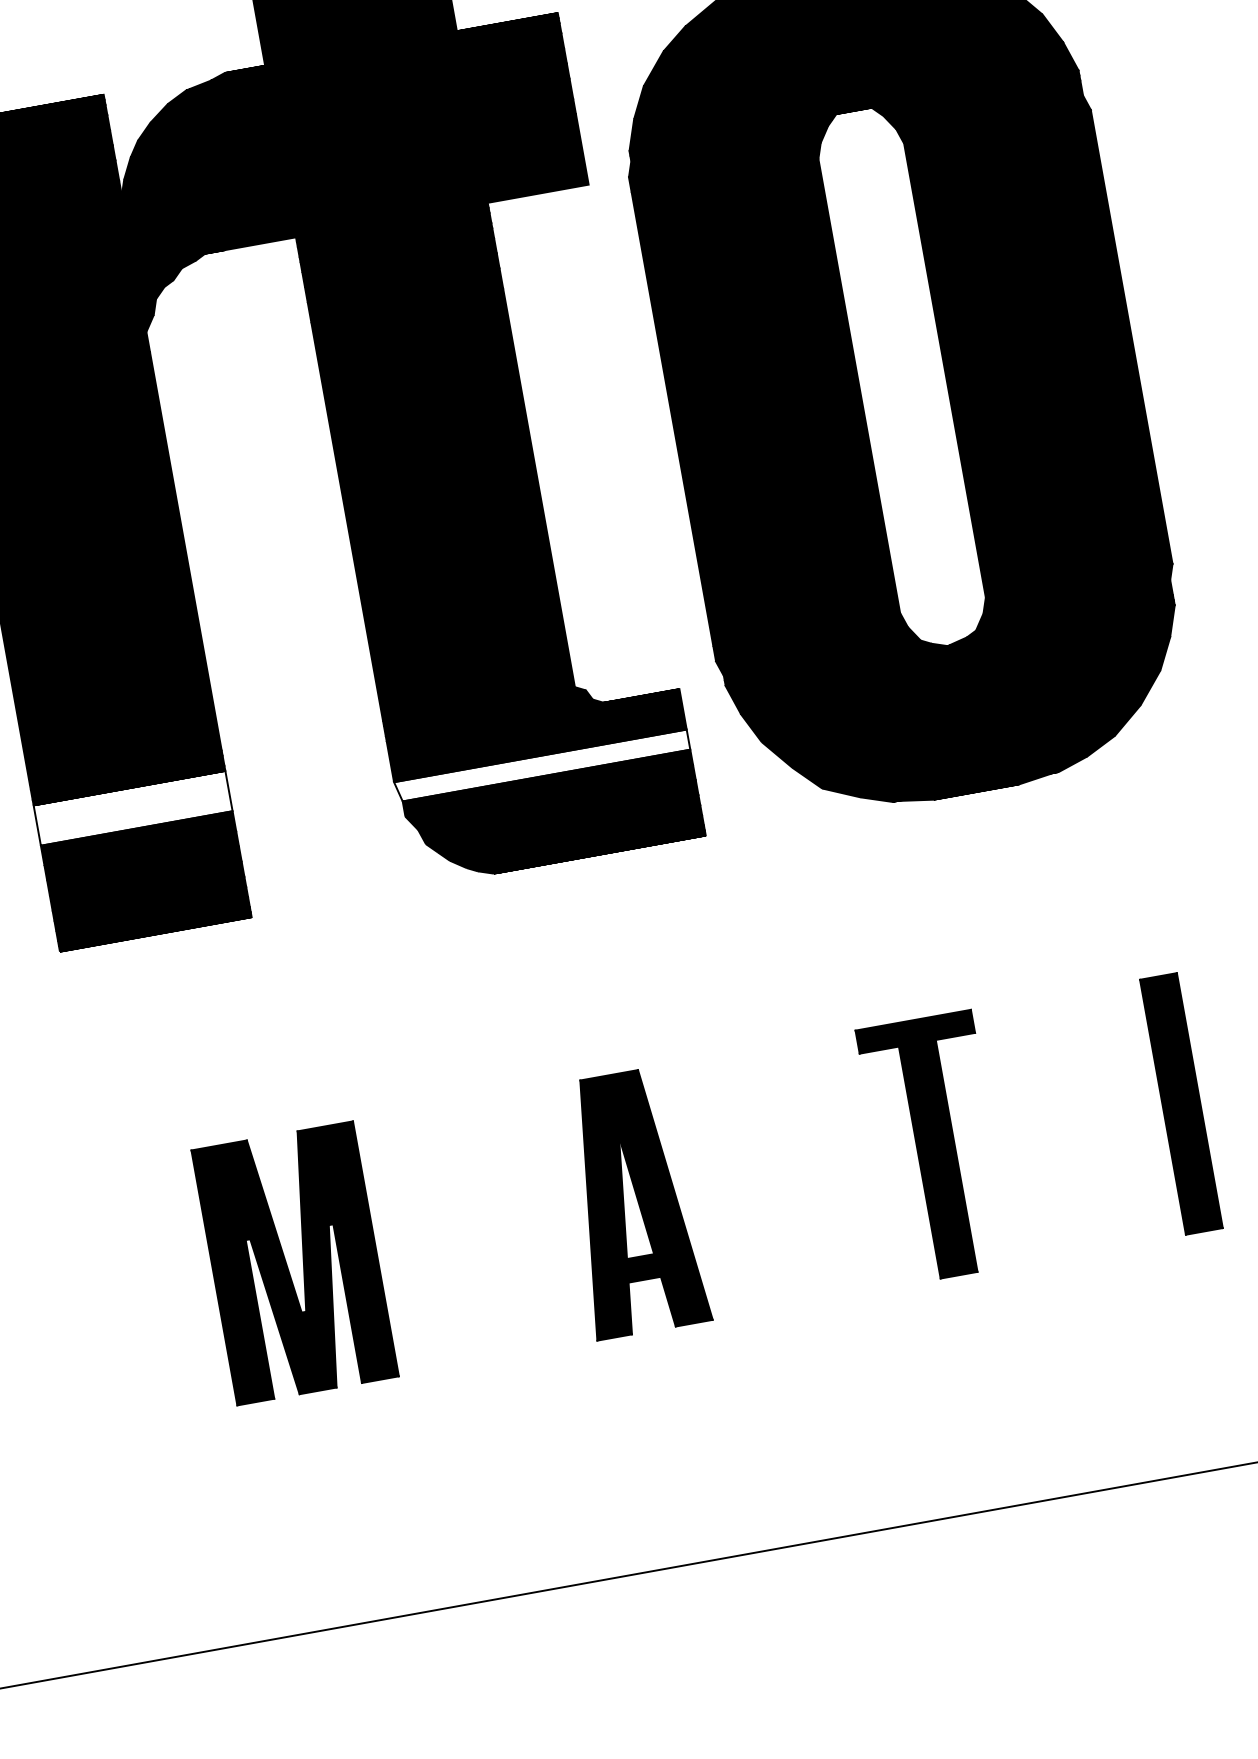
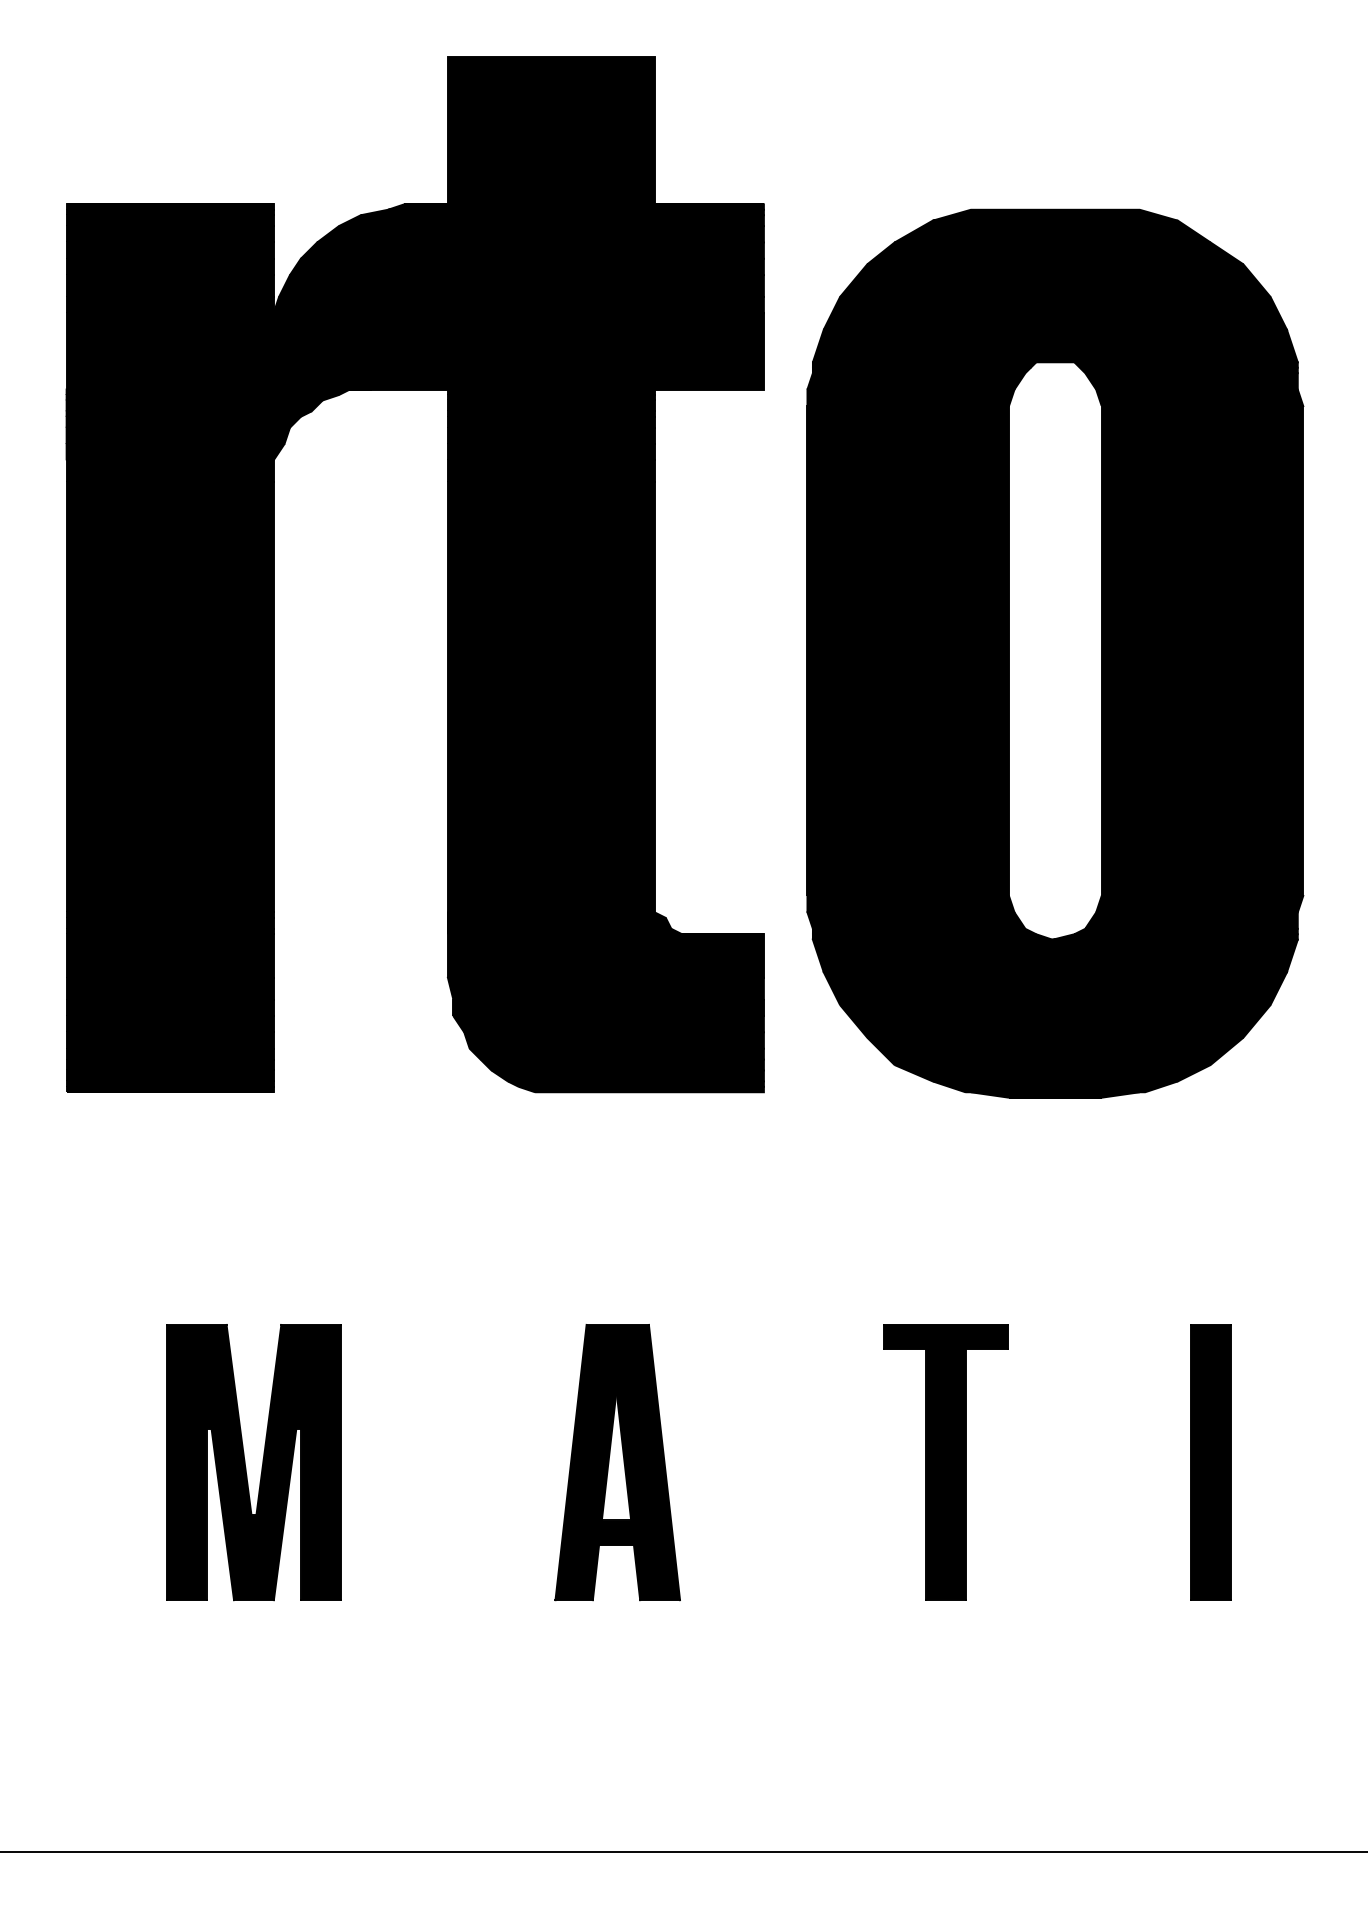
fill: (541, 765) -> (605, 988), added
fill: (132, 807) -> (169, 955), added

